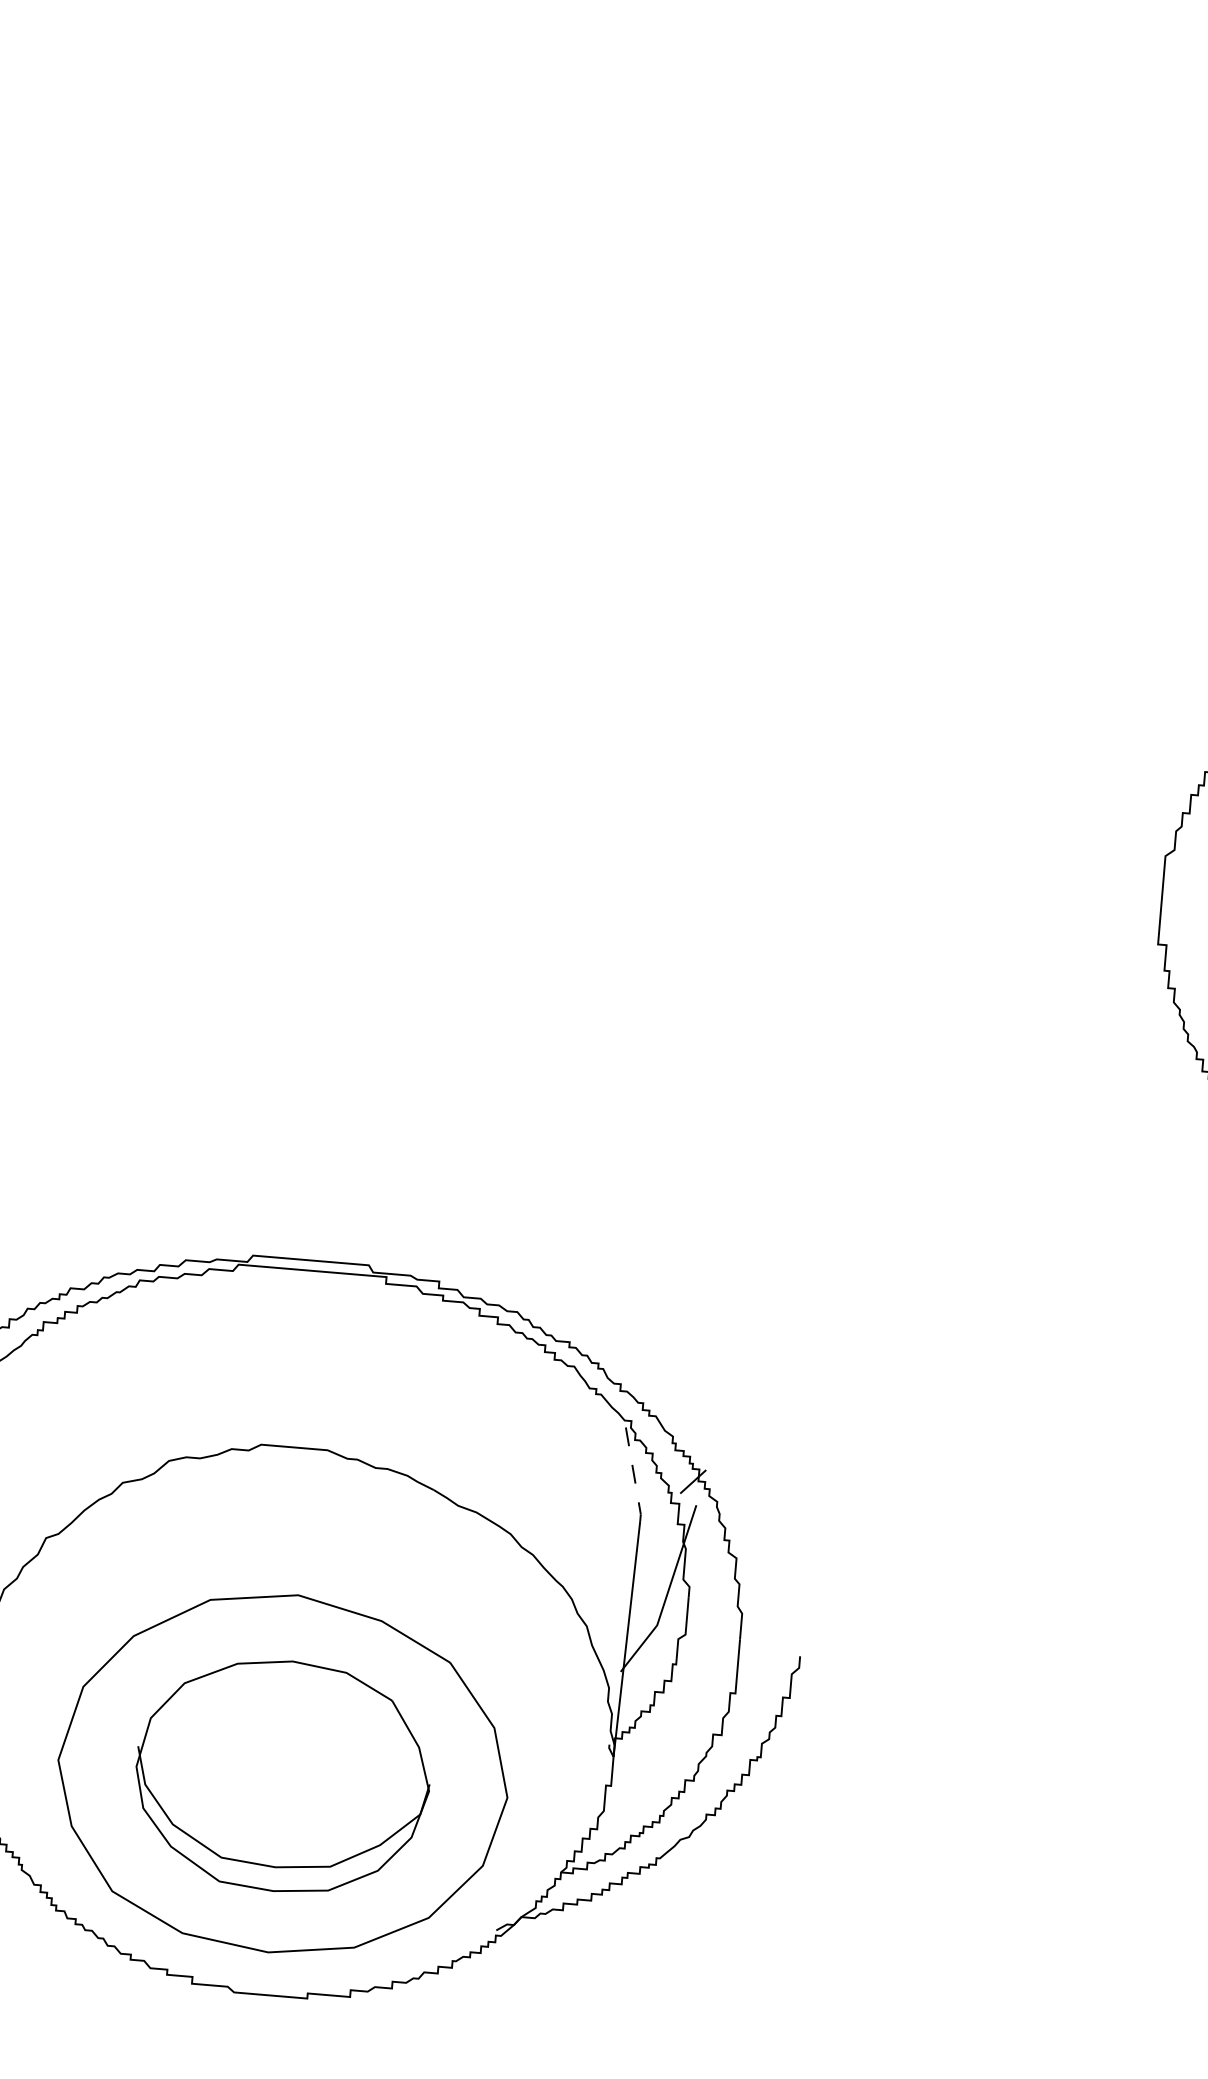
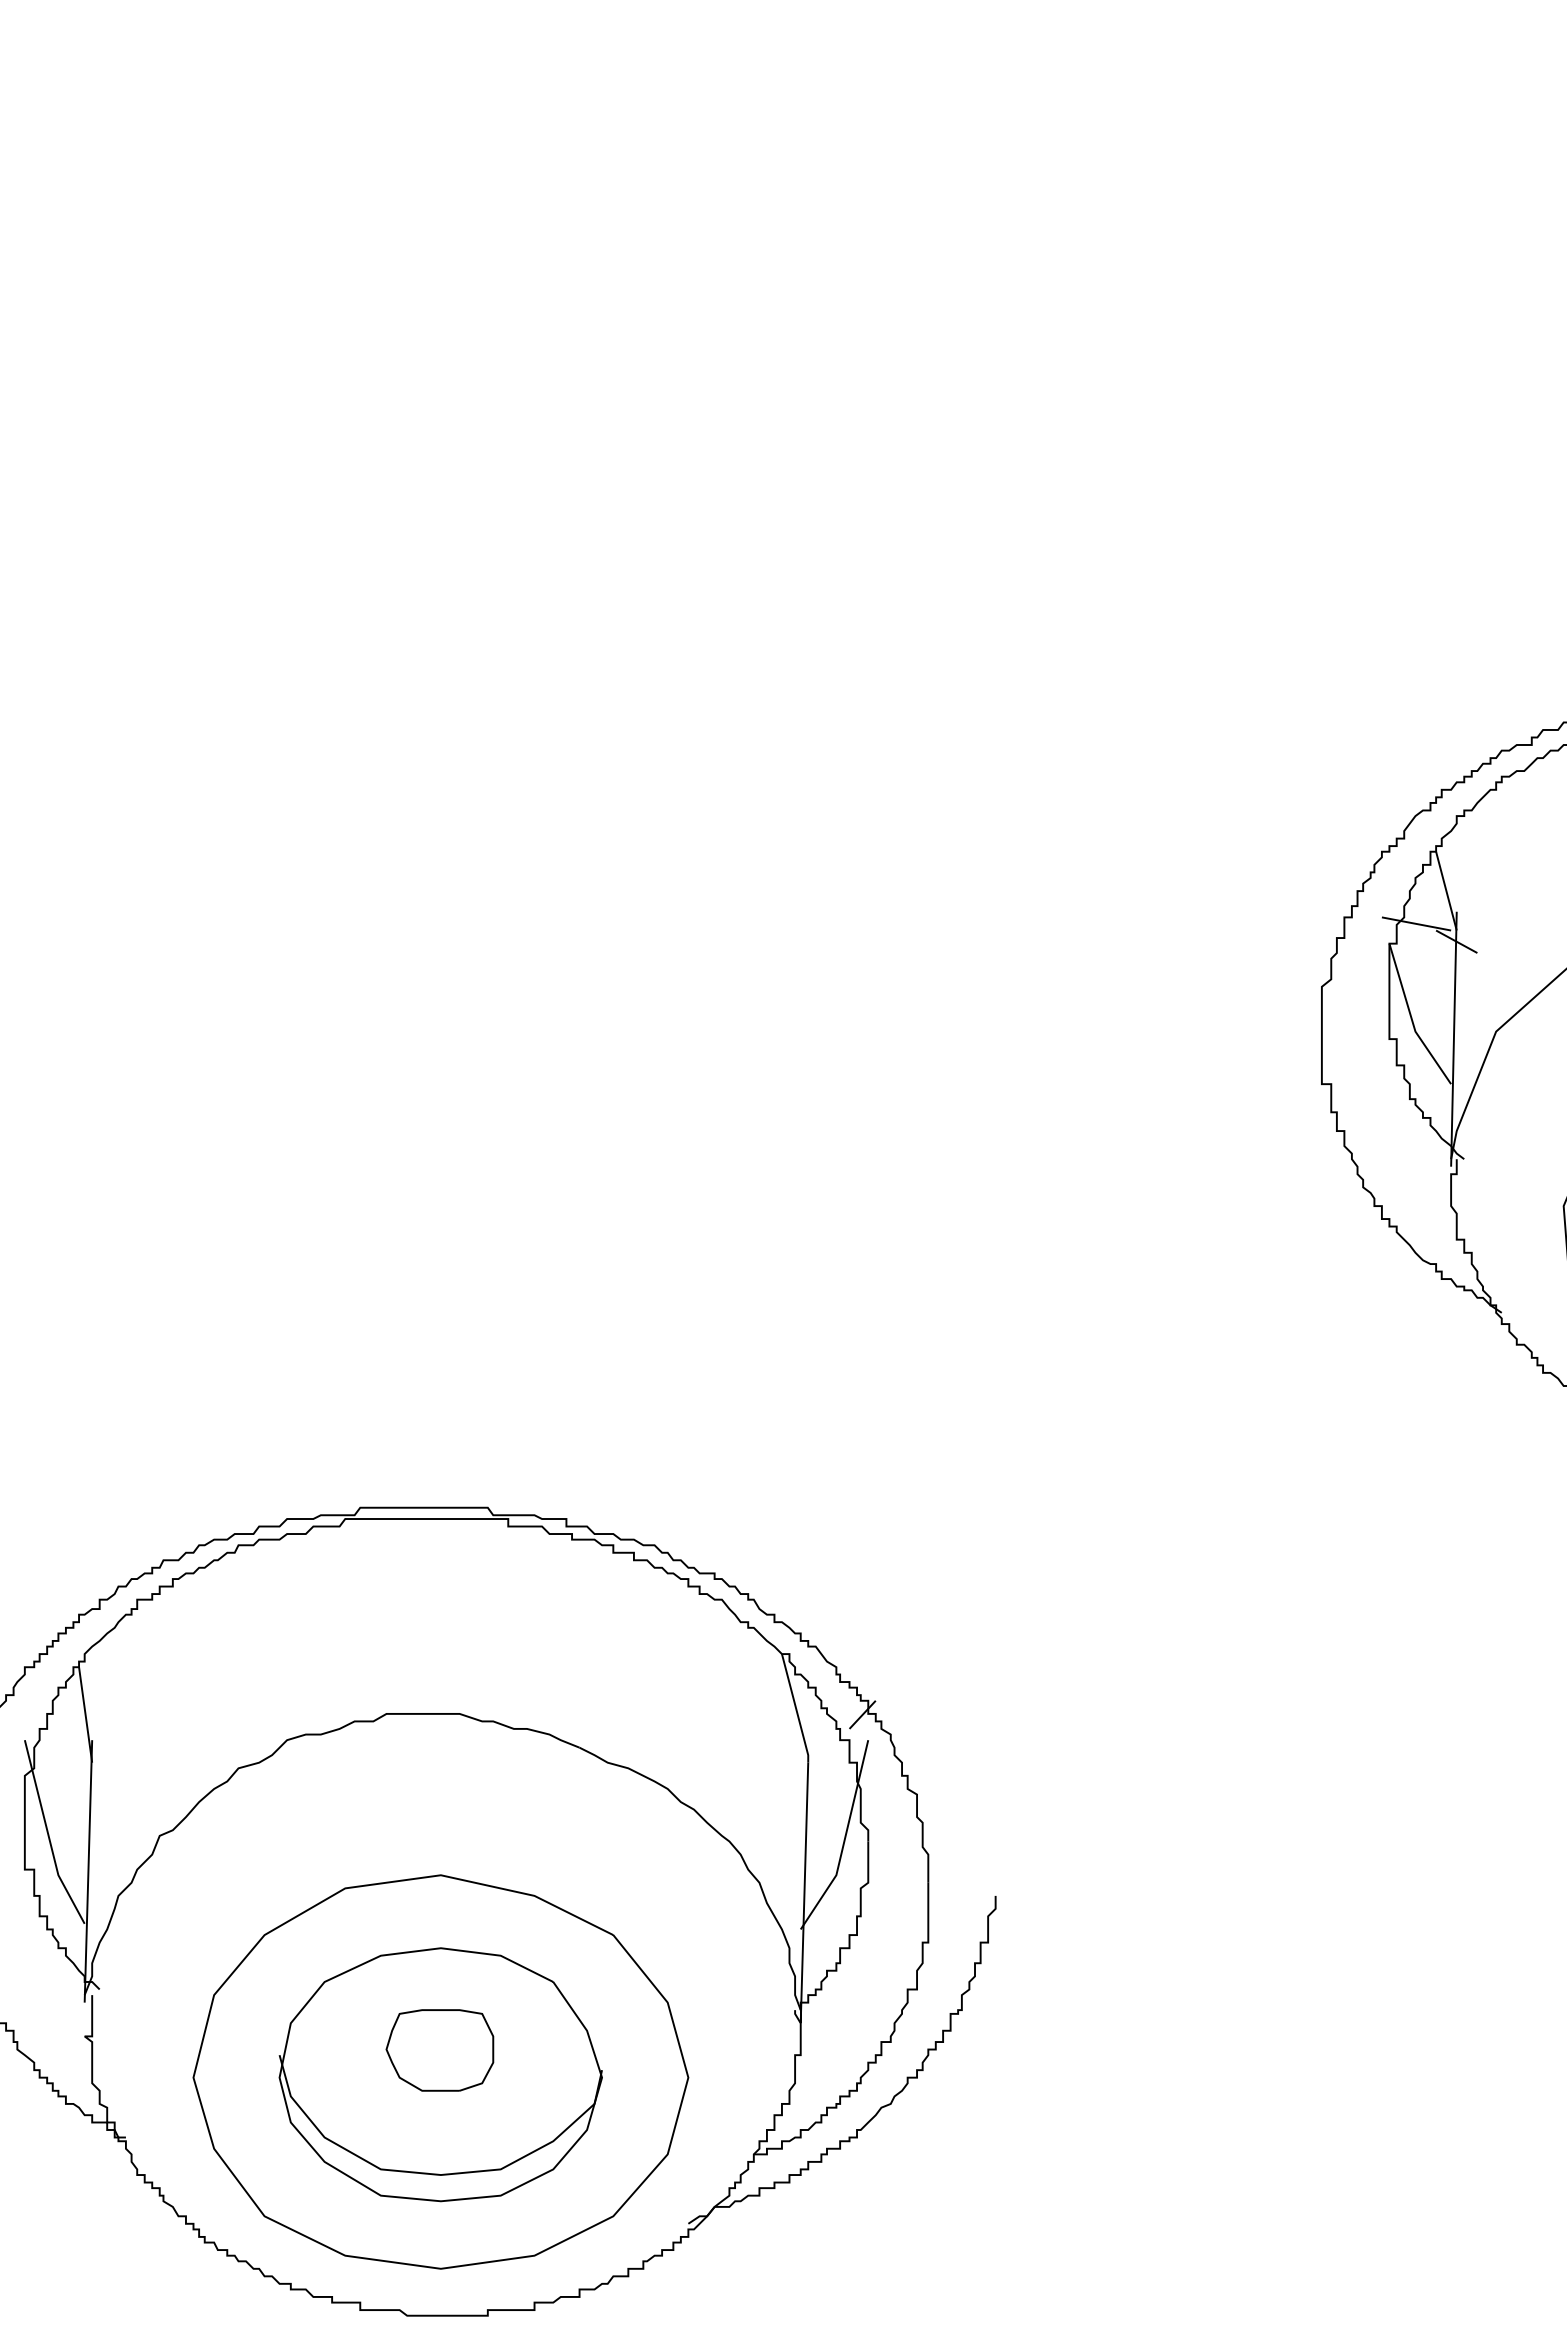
line: (633, 1471) -> (796, 1708), dashed -> solid
part: (283, 1754) -> (439, 2050), added

